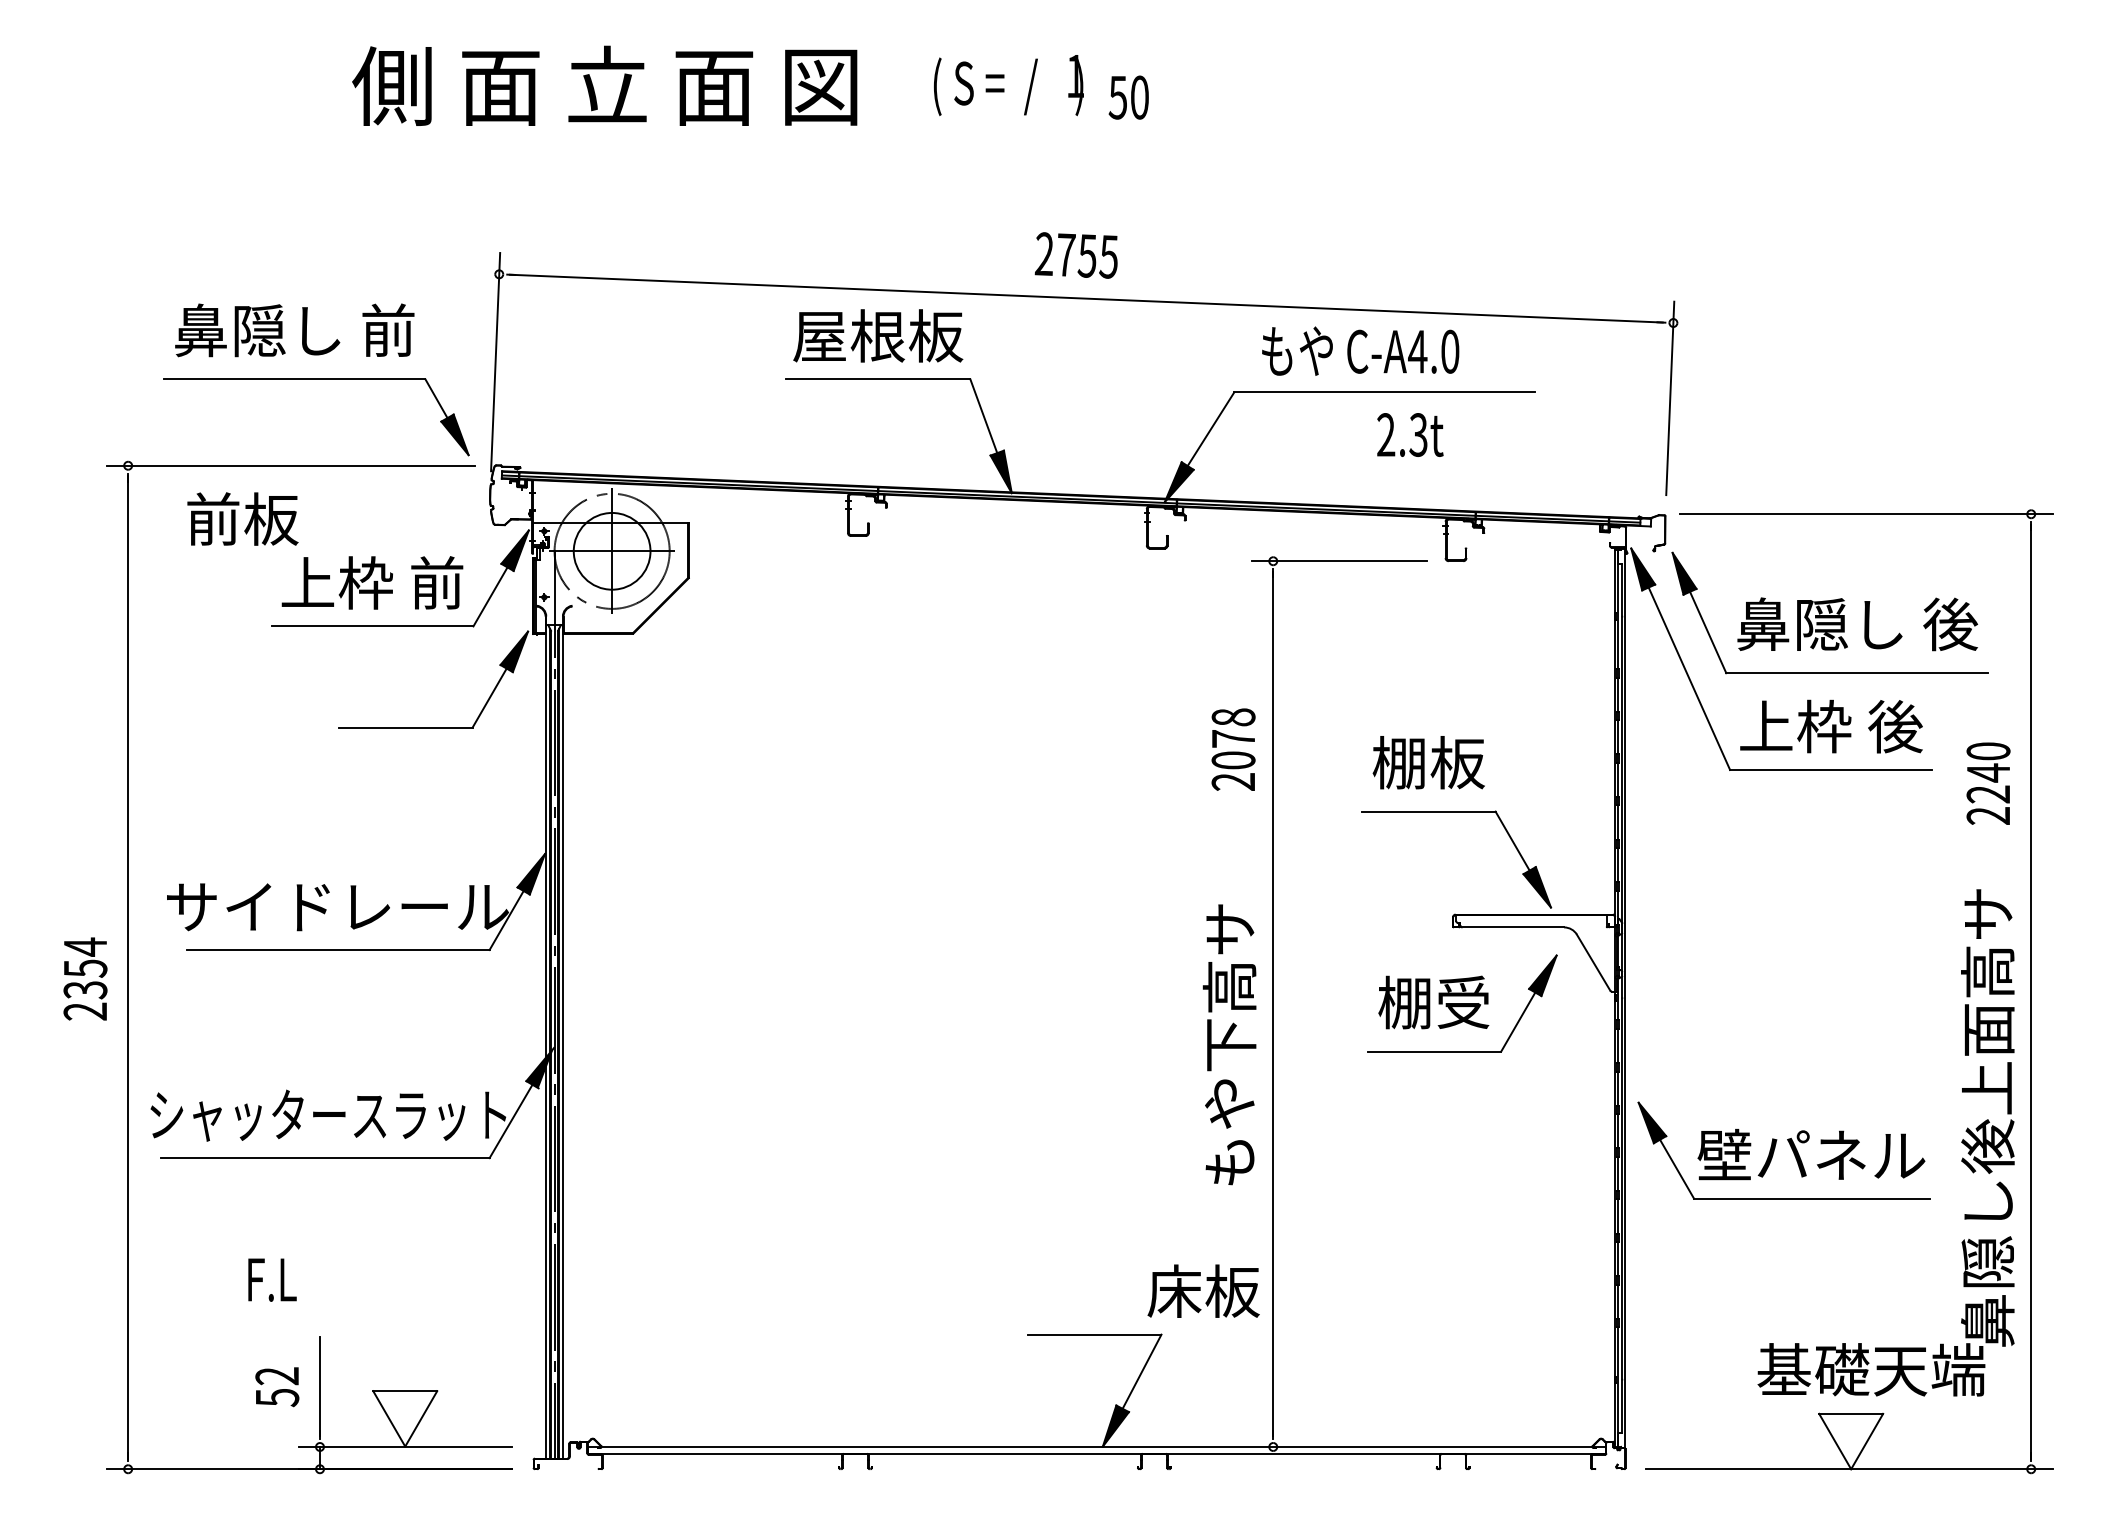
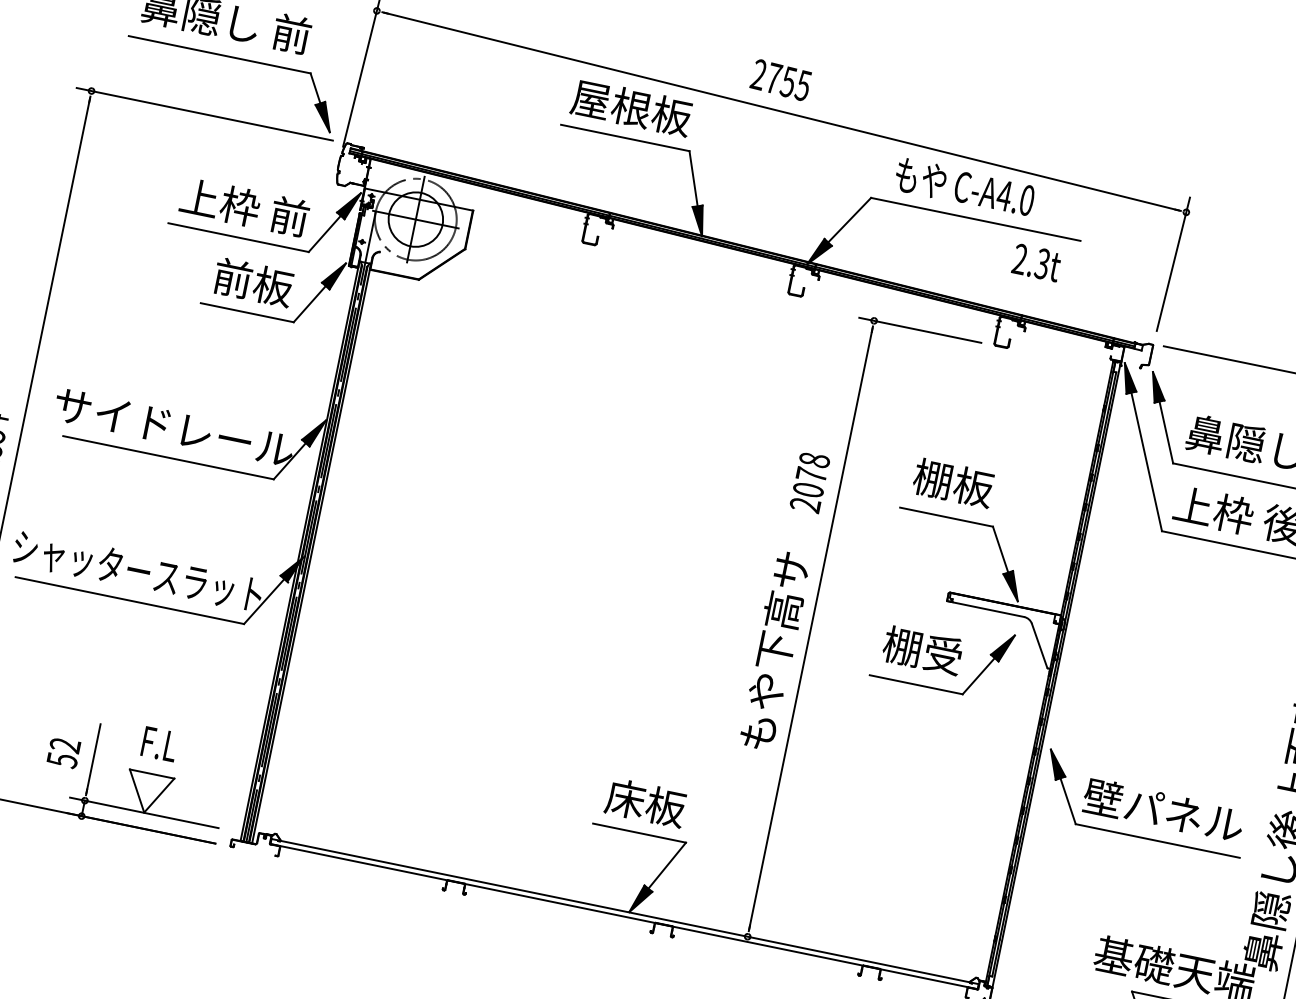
text: (1410, 434) -> (1037, 262), moved
text: (242, 518) -> (253, 282), moved
text: (1233, 749) -> (809, 482), moved
text: (272, 1279) -> (159, 743), moved
text: (1203, 1290) -> (645, 802), moved

